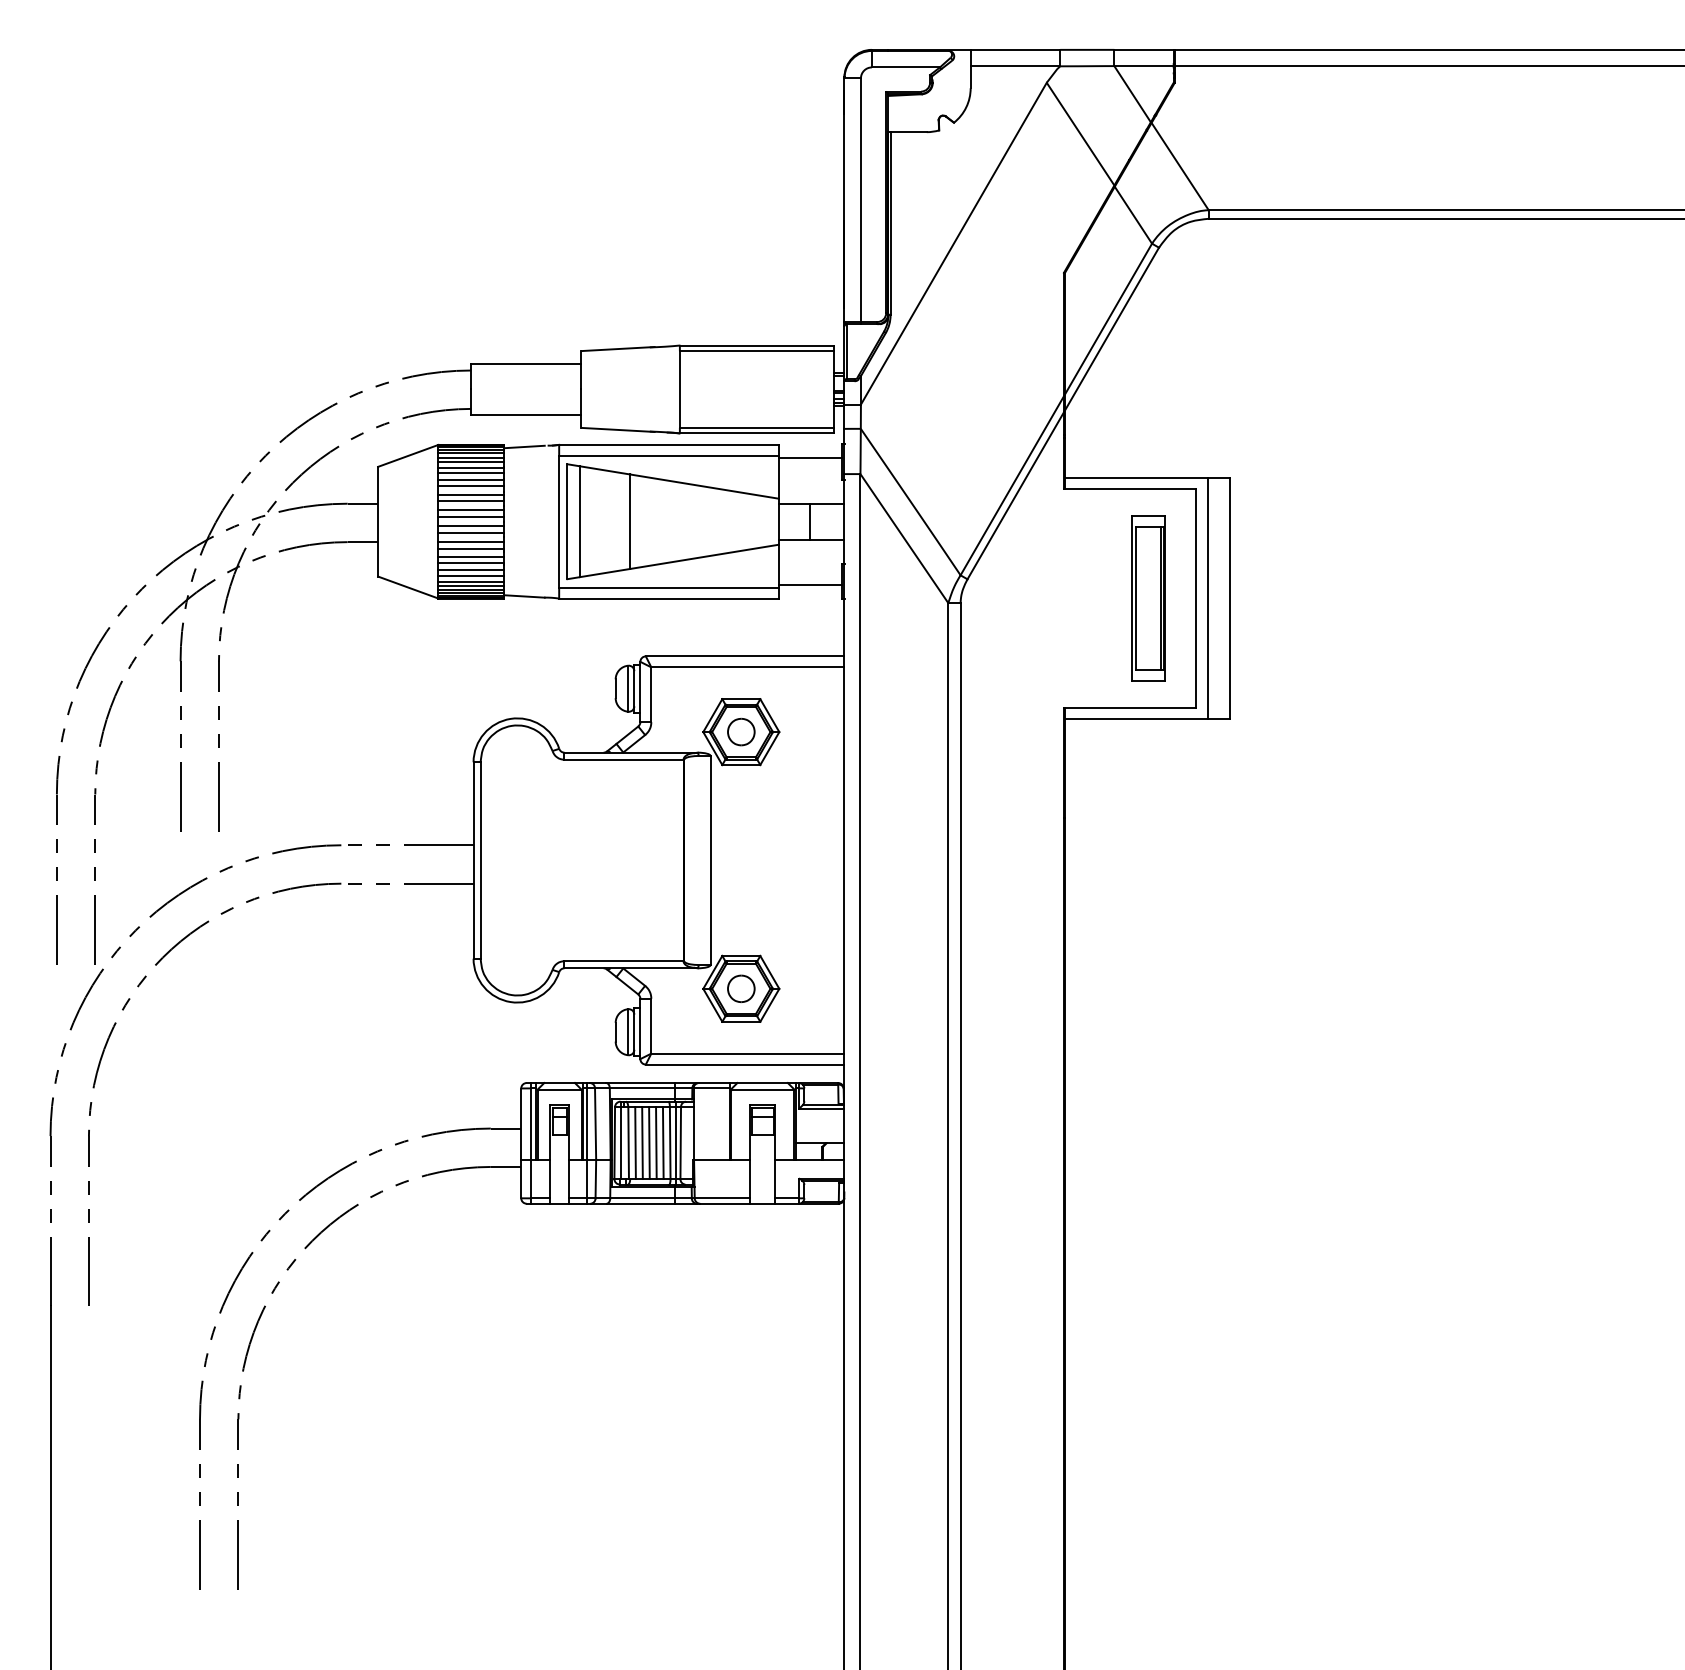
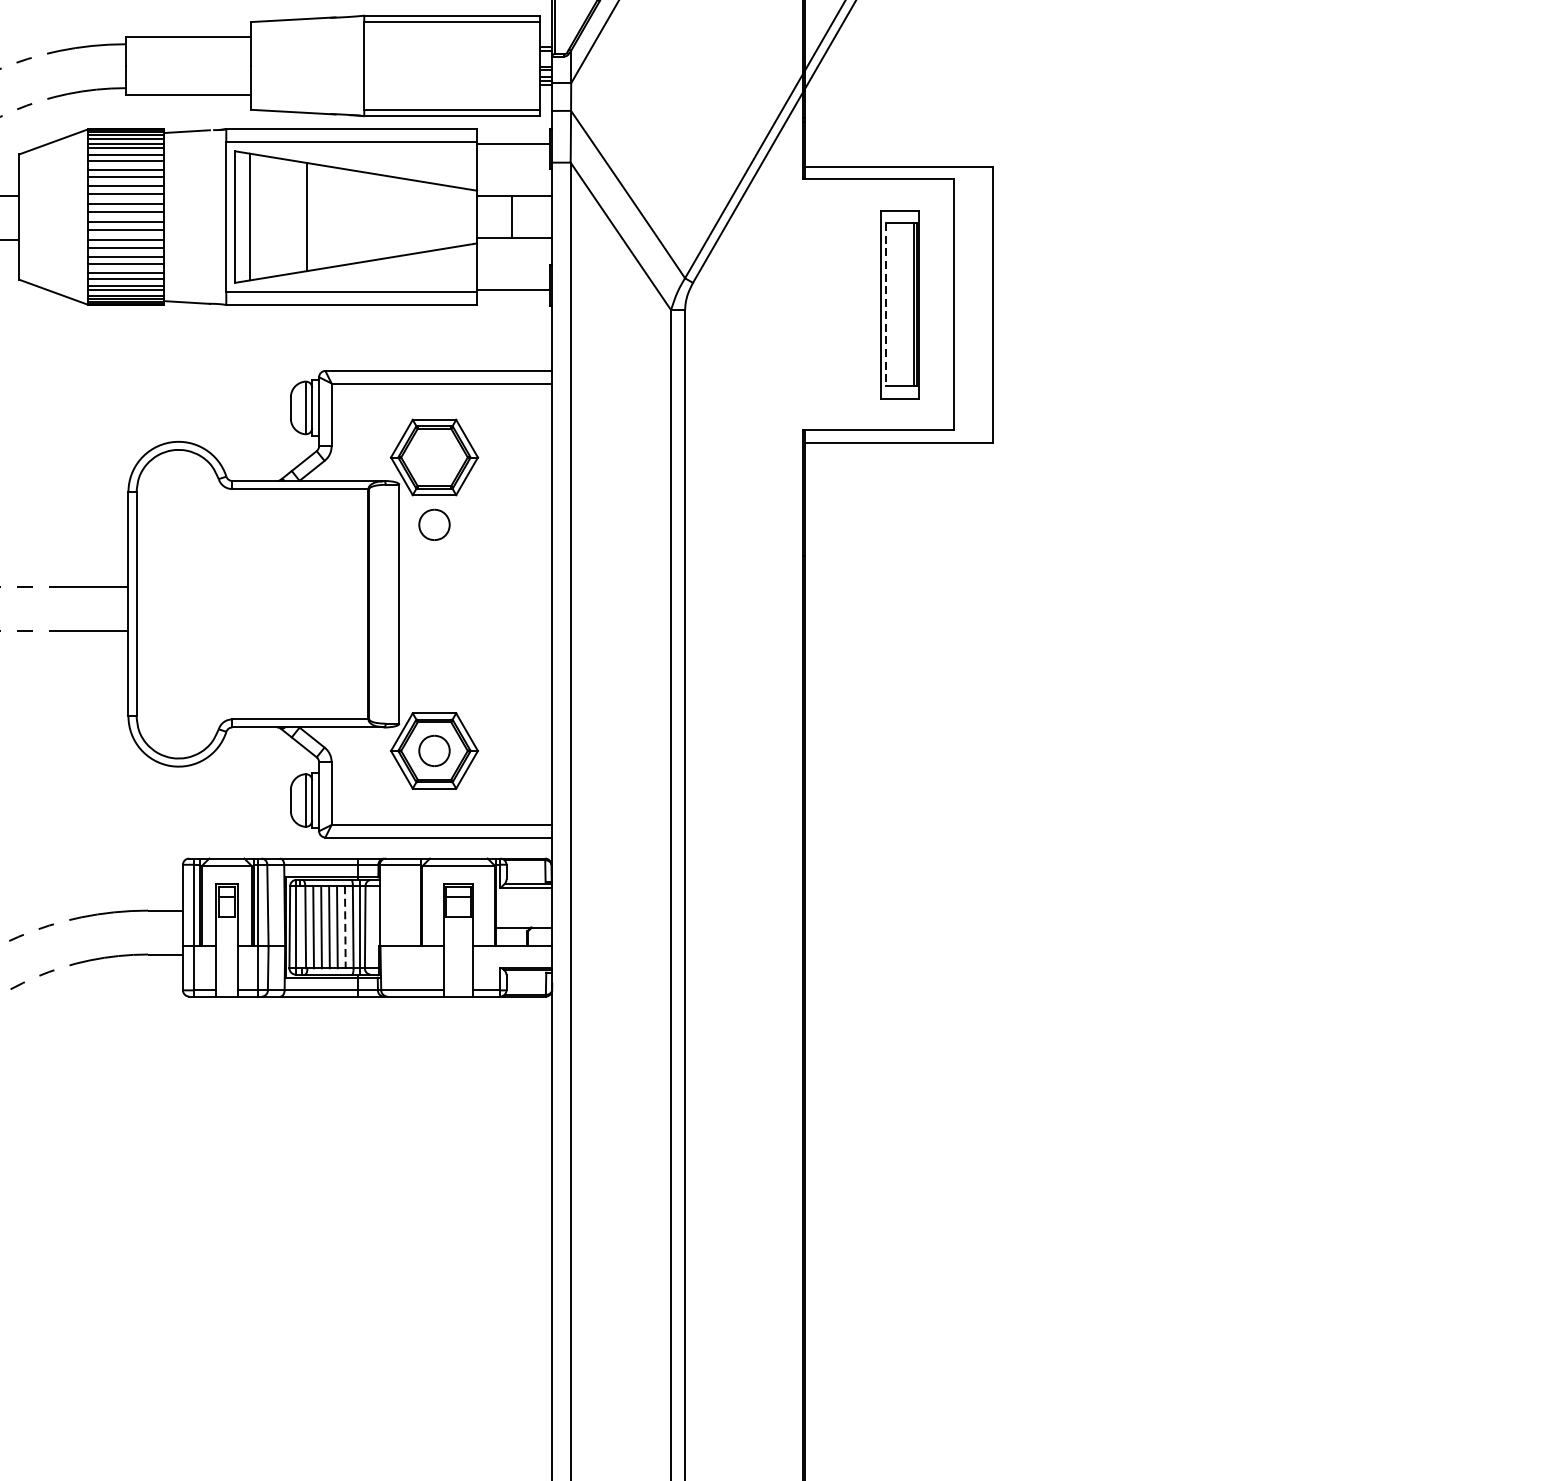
line: (1207, 598) -> (967, 304), removed
line: (1136, 599) -> (886, 305), solid -> dashed
part: (741, 731) -> (434, 524), moved
line: (663, 1143) -> (345, 927), solid -> dashed

